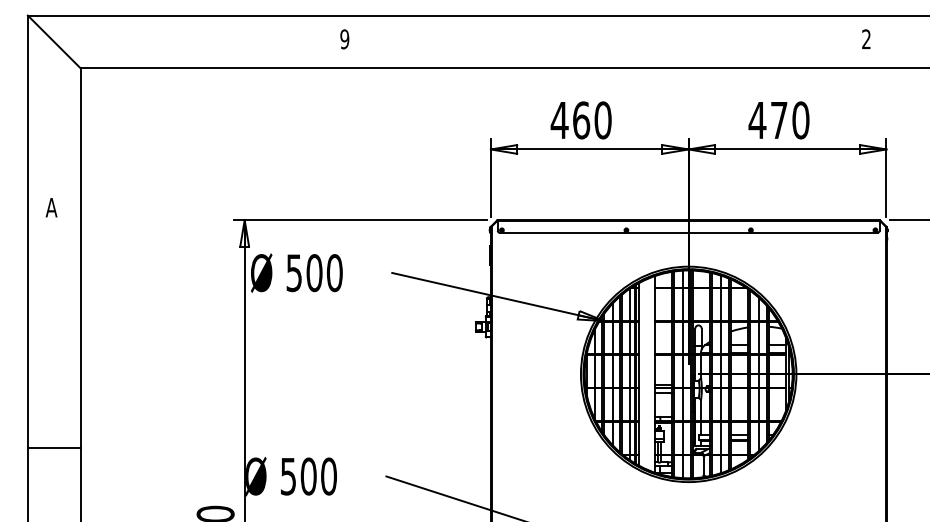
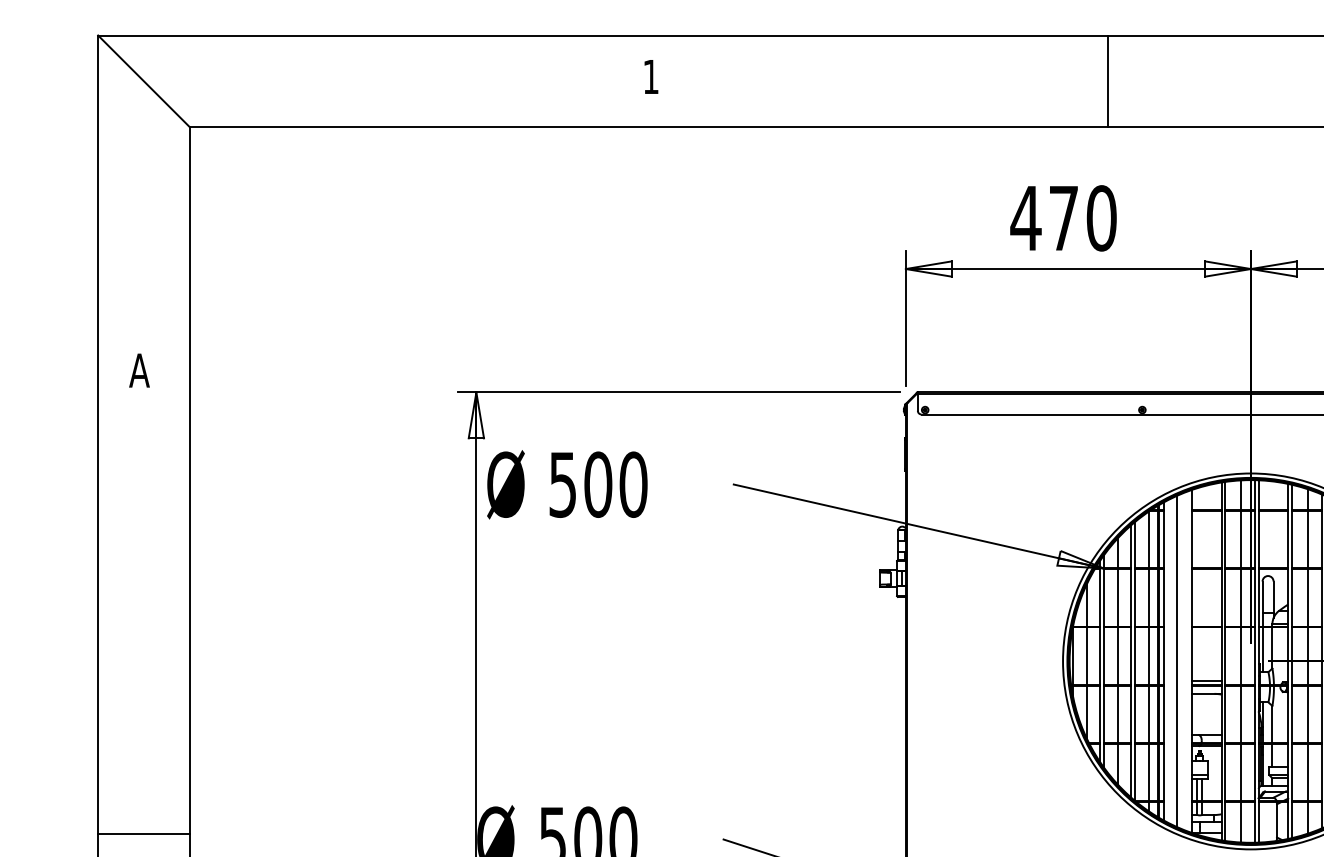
text: (344, 39) -> (650, 77), 9 -> 1
line: (606, 41) -> (1107, 80), added
text: (581, 120) -> (1063, 218), 460 -> 470
line: (646, 374) -> (1177, 661), added
line: (53, 448) -> (142, 834), moved

